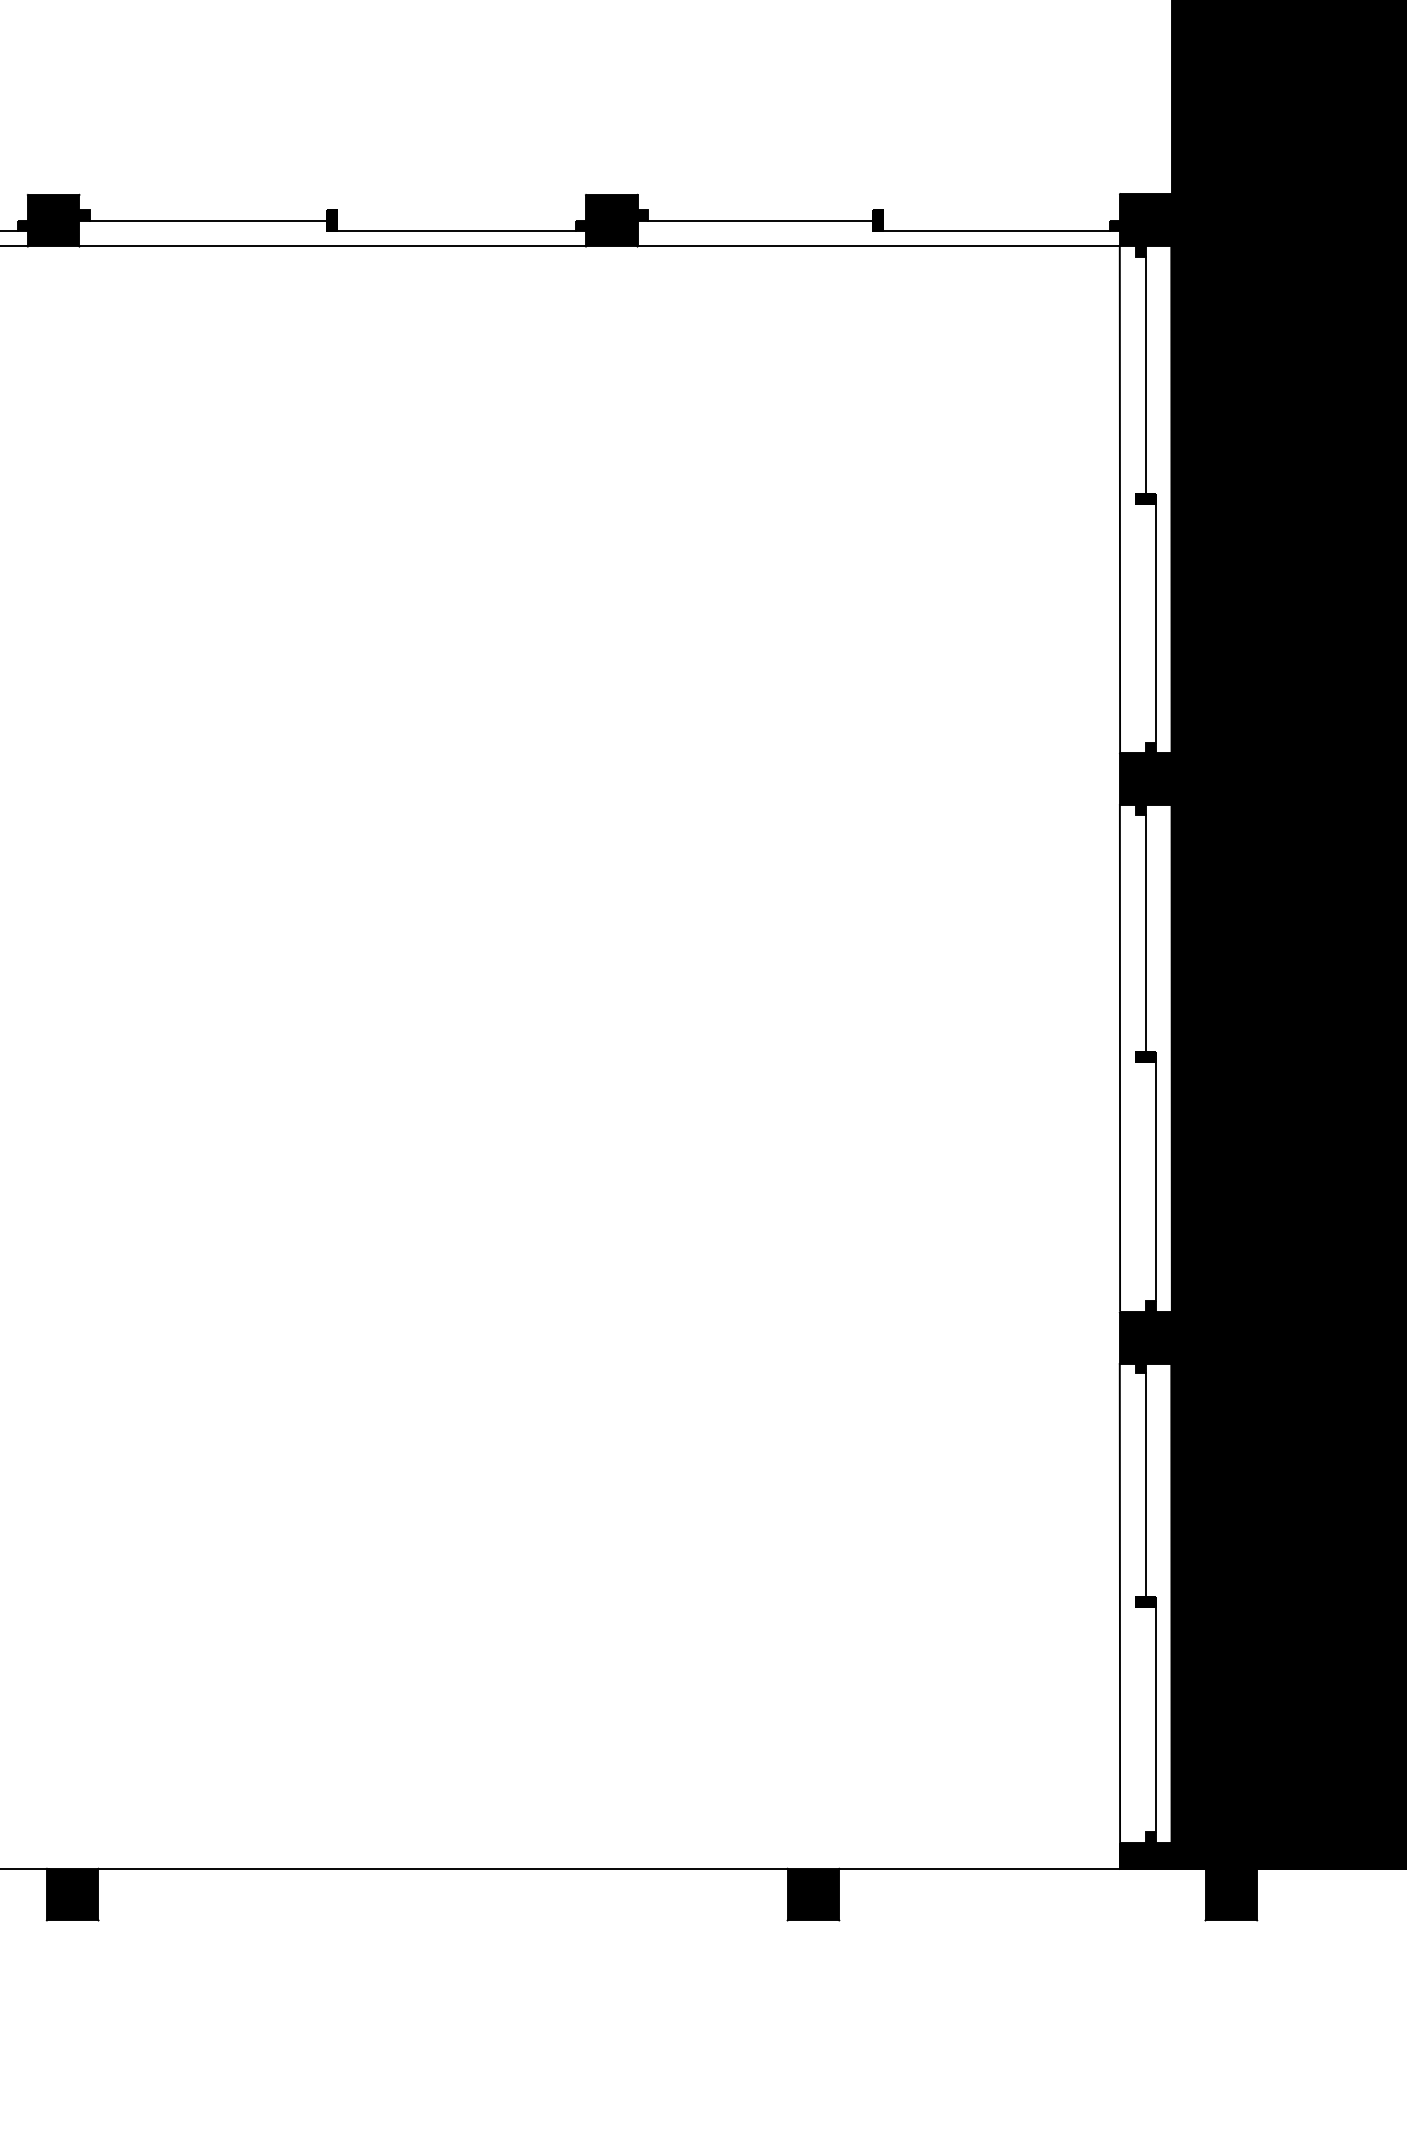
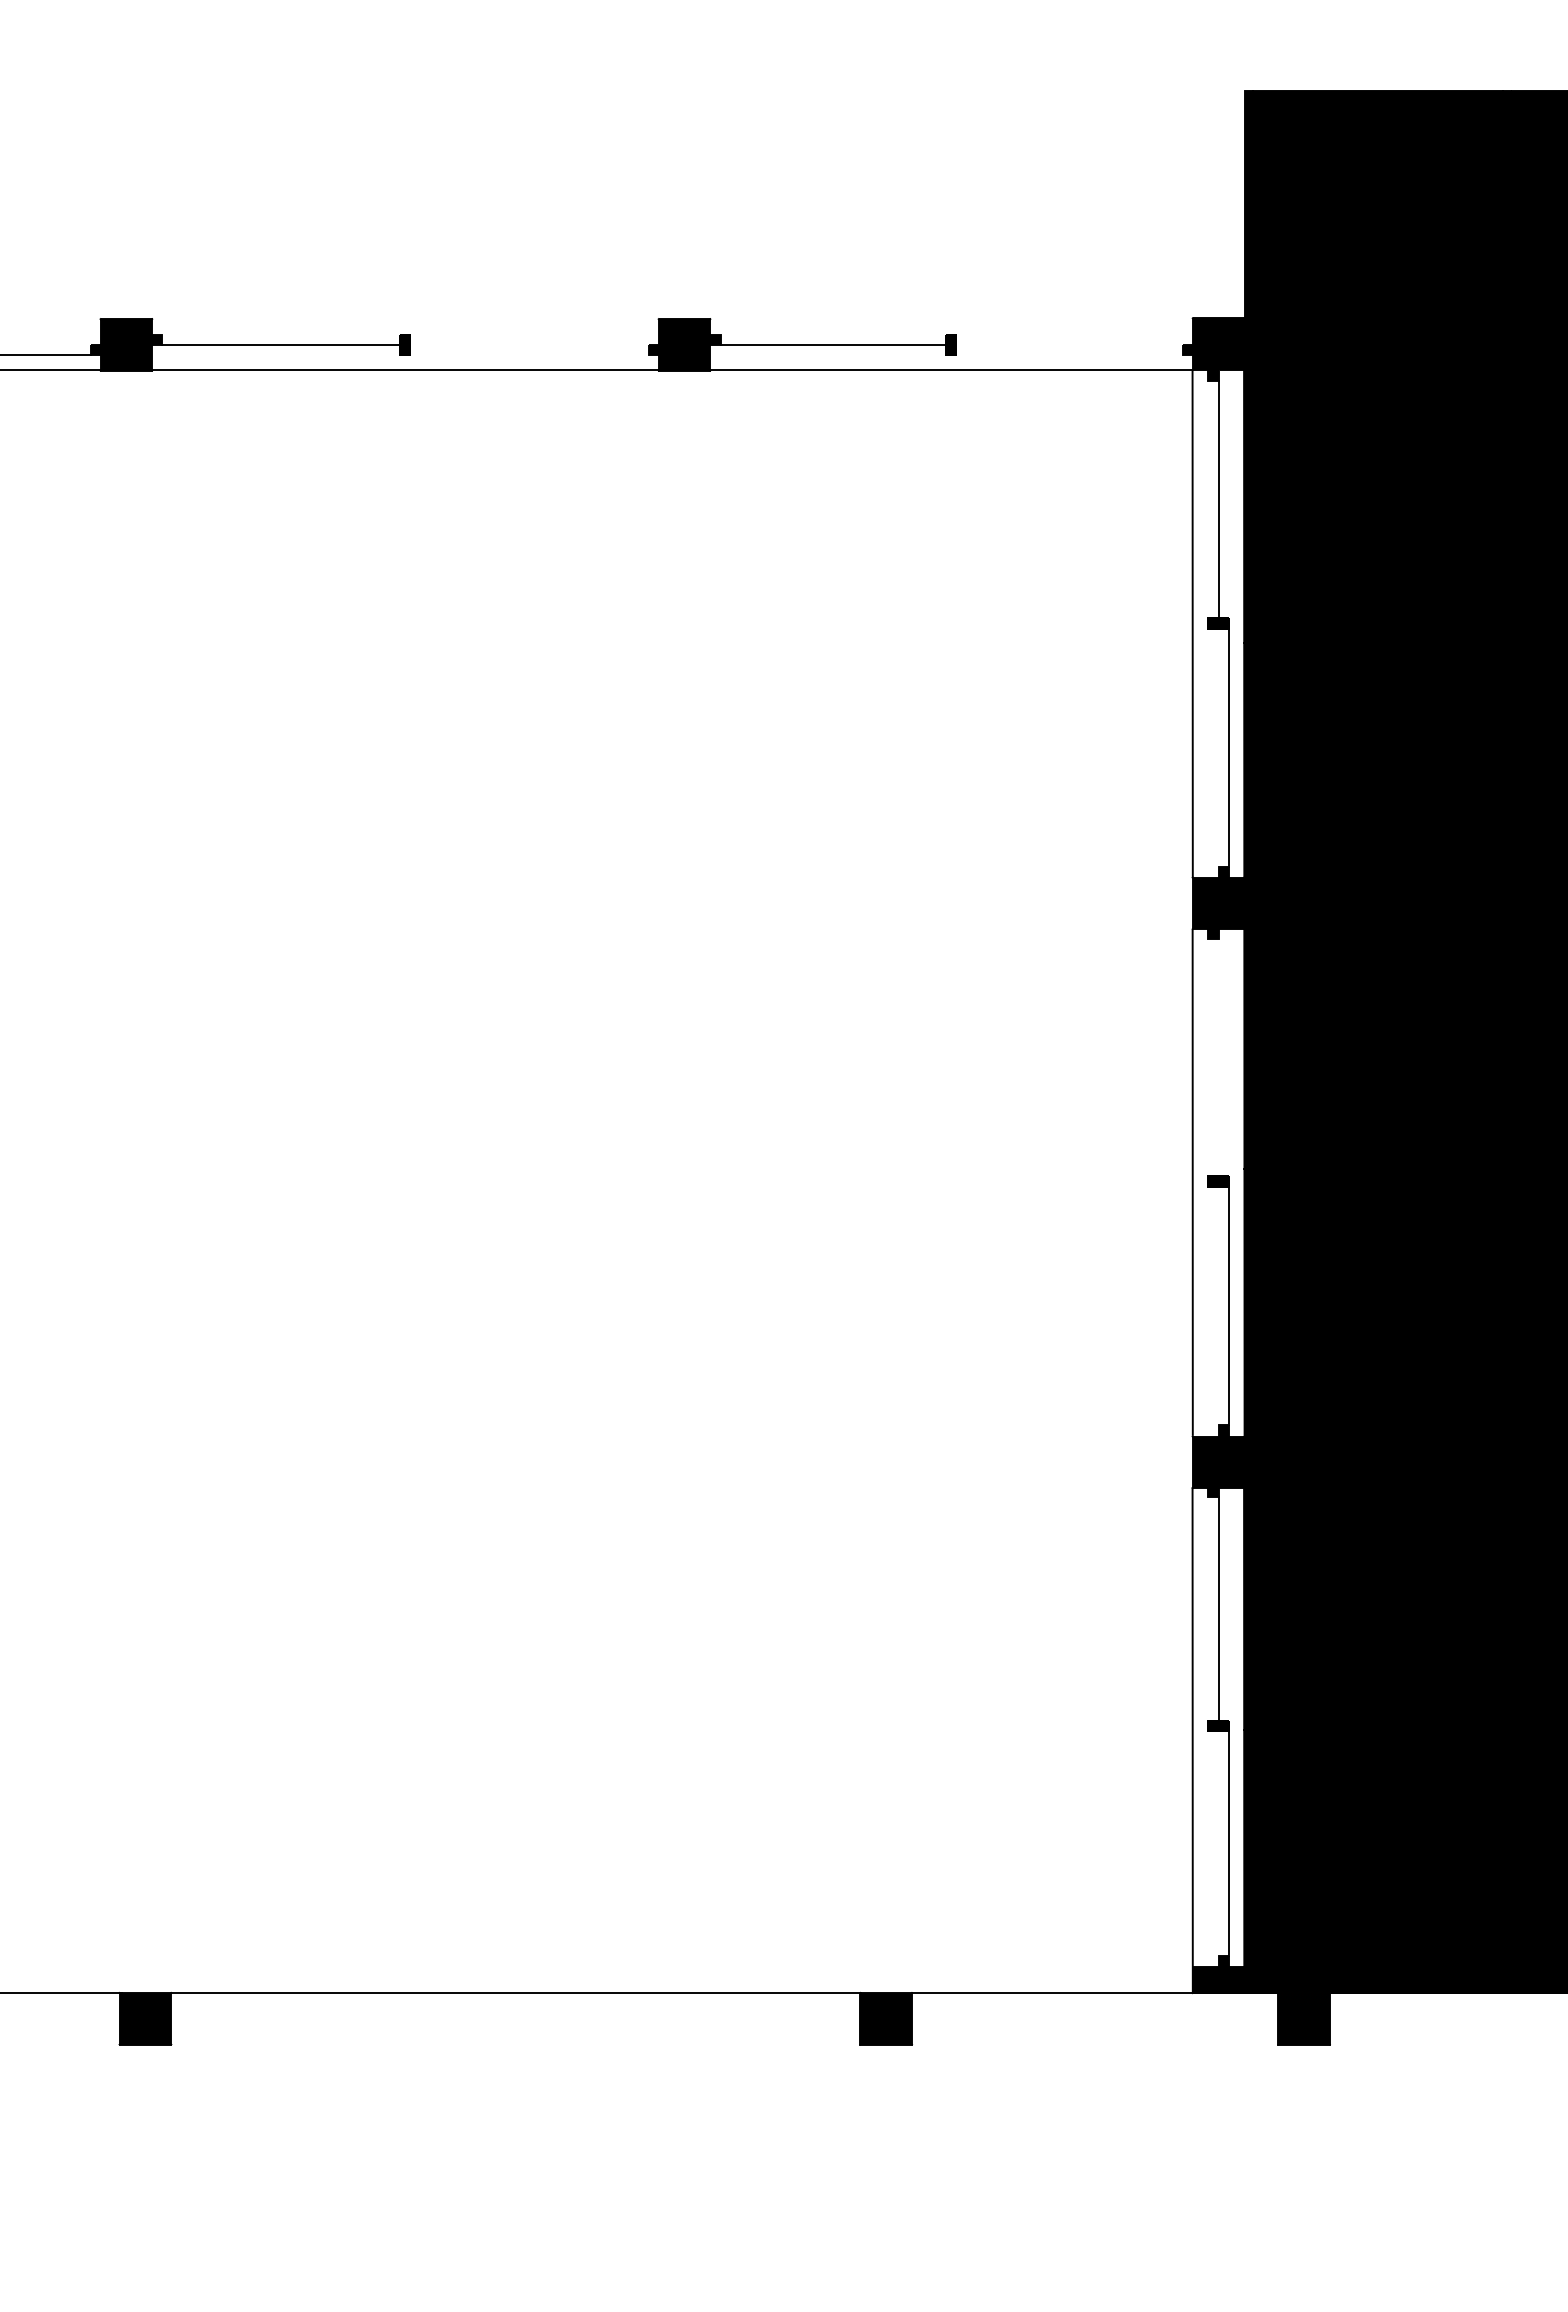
line: (455, 231) -> (528, 355), removed
line: (995, 231) -> (1068, 355), removed
line: (1145, 933) -> (1218, 1057), removed

